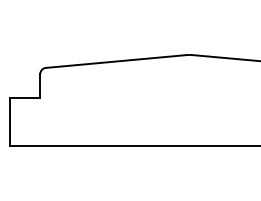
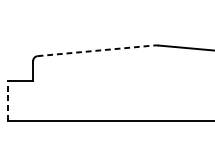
line: (116, 61) -> (95, 50), solid -> dashed
line: (9, 121) -> (7, 100), solid -> dashed

